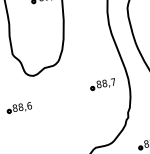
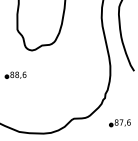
part: (103, 84) -> (88, 67), removed

